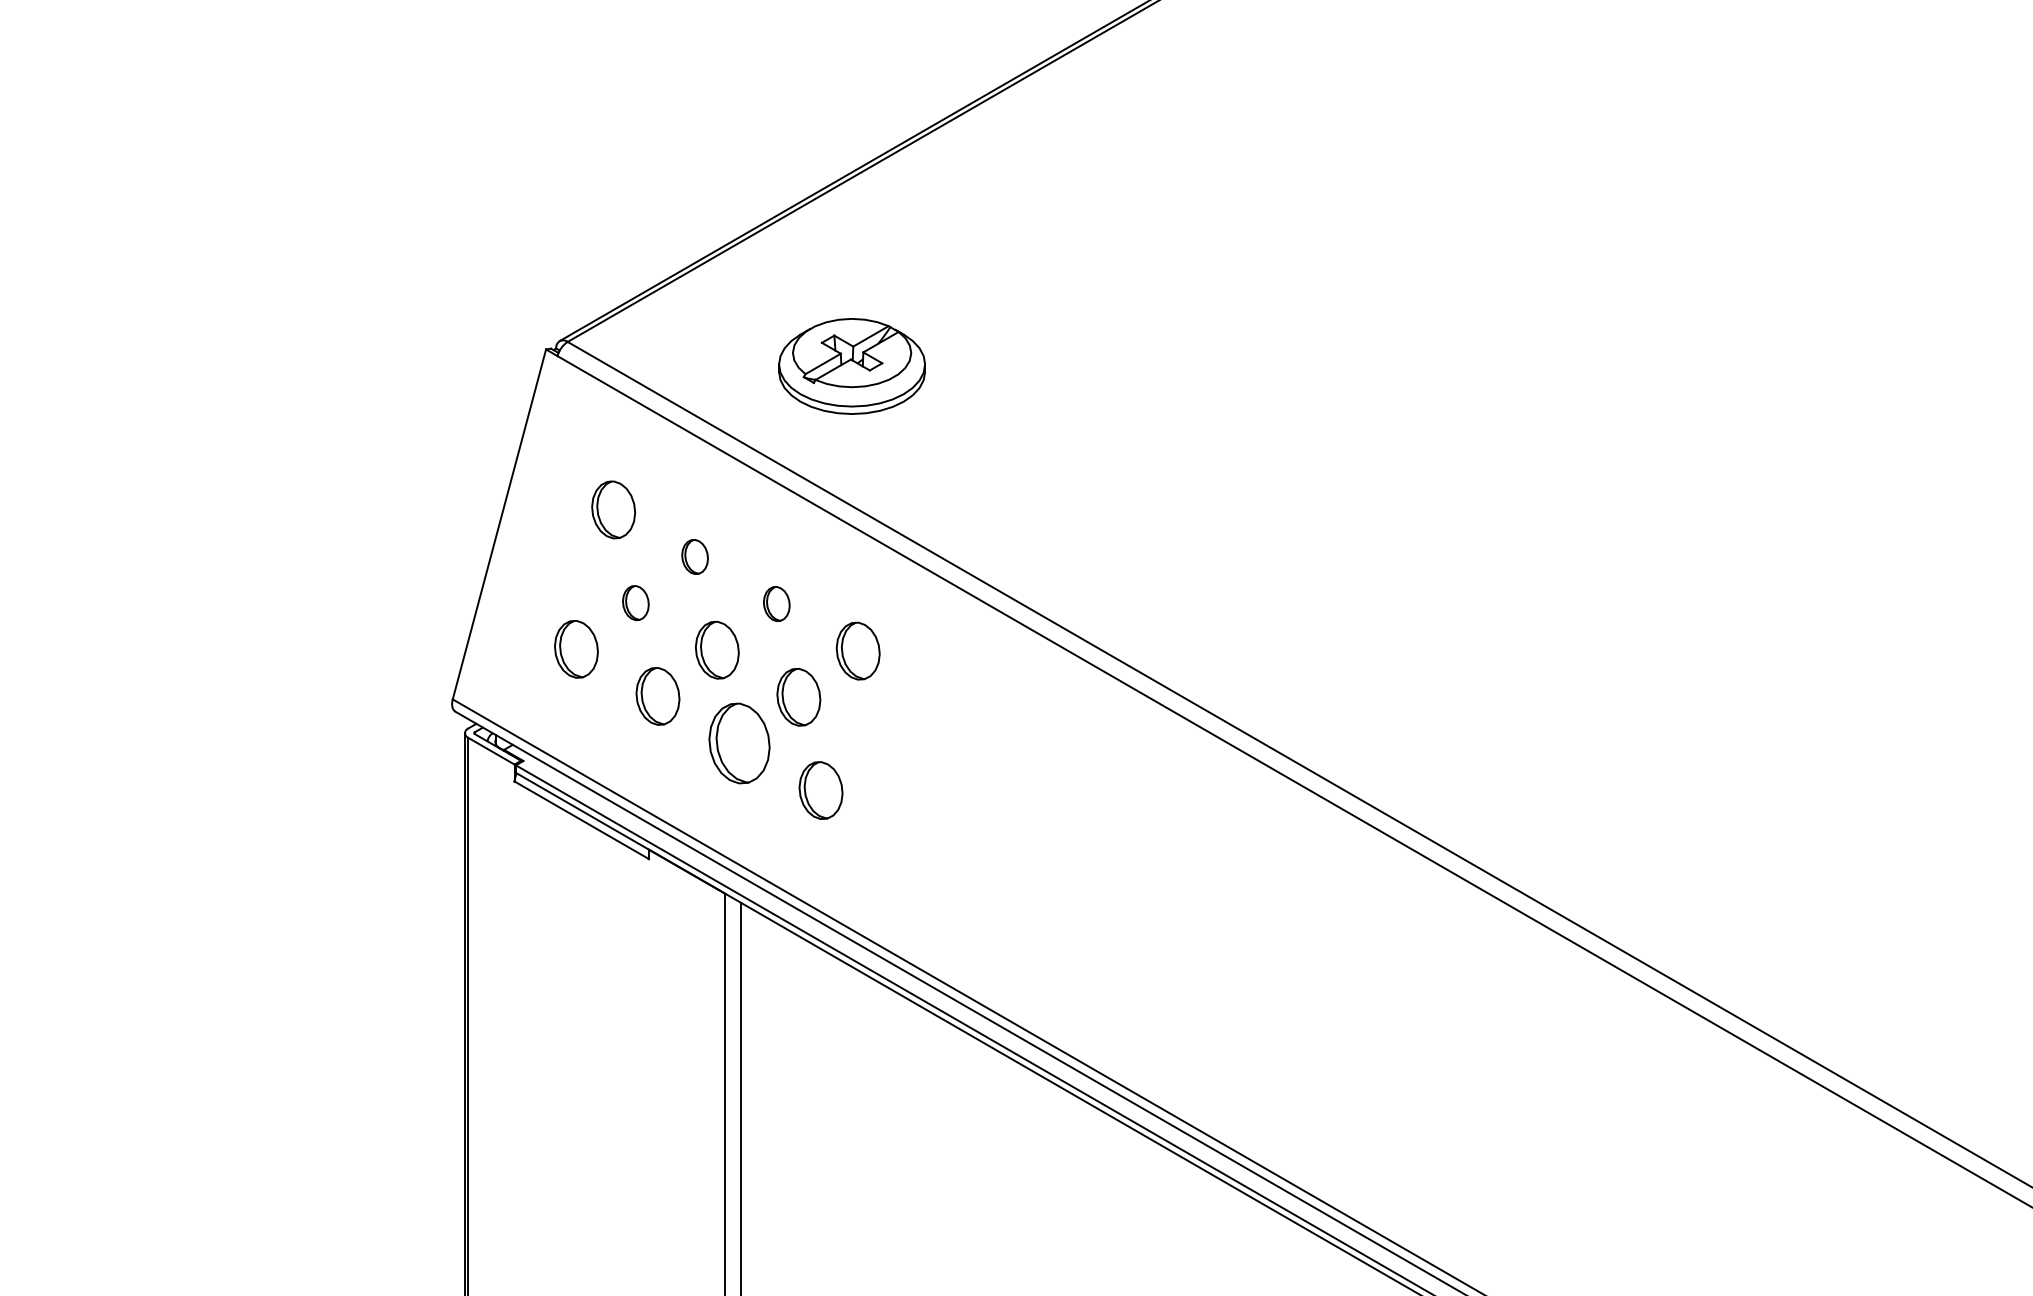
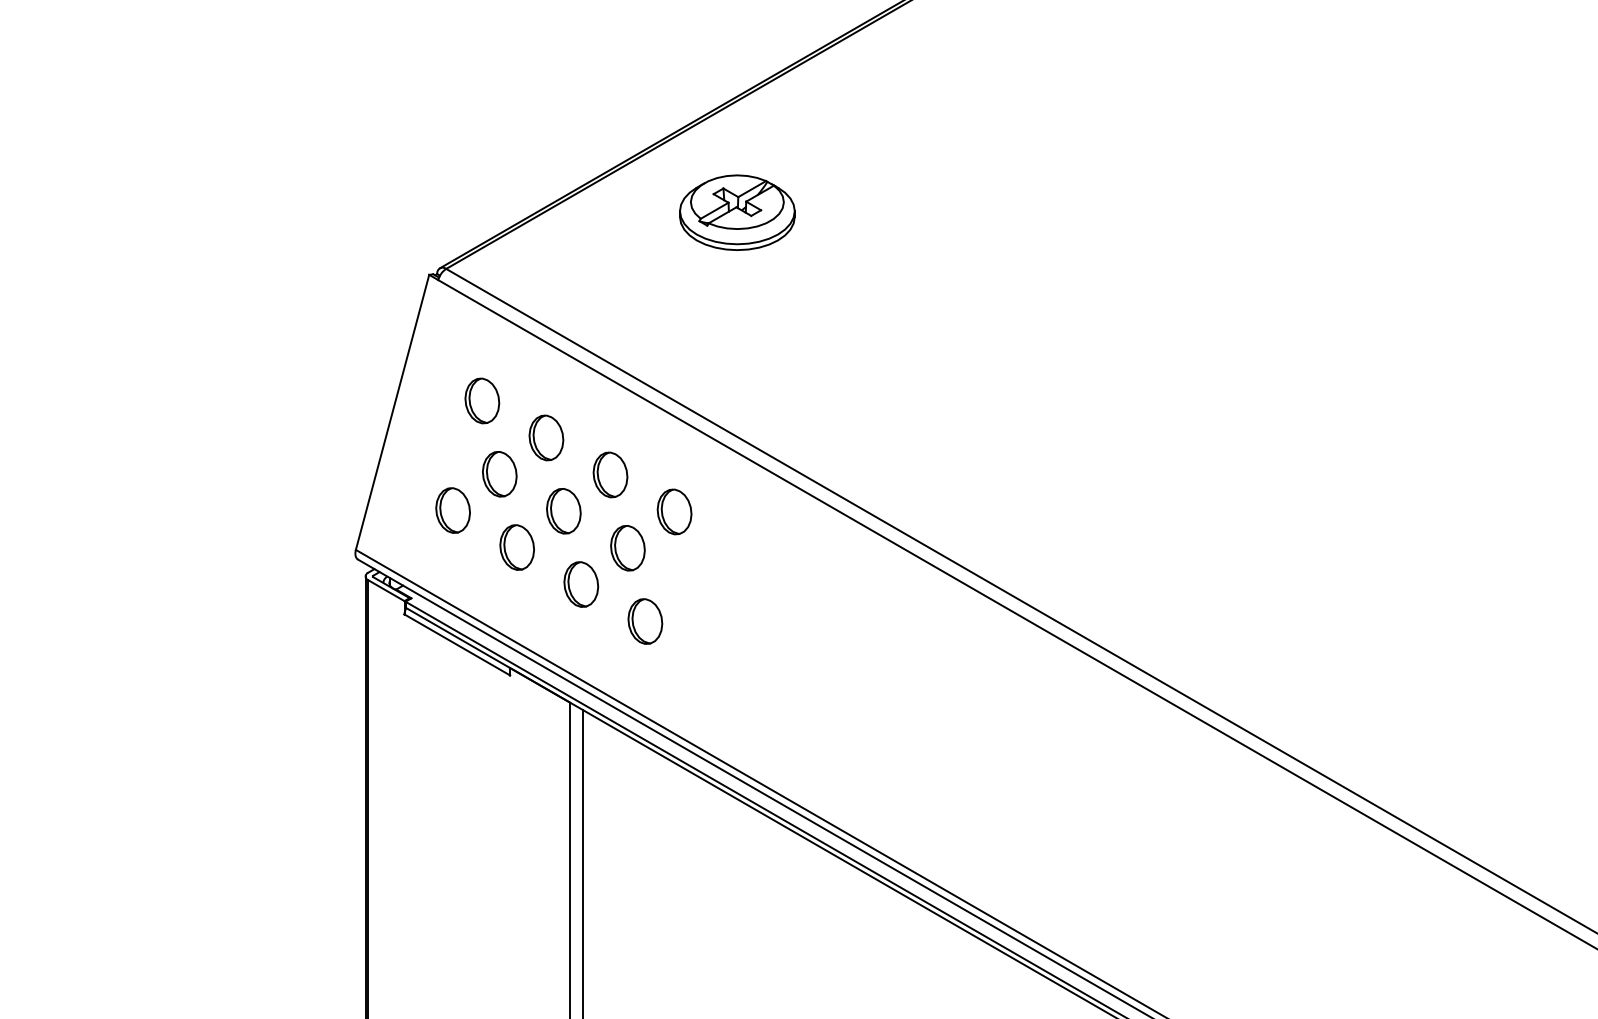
part: (851, 366) -> (736, 212), moved
part: (694, 556) -> (545, 437), size x1.67
part: (635, 602) -> (499, 473), size x1.67
part: (776, 603) -> (610, 474), size x1.67
part: (739, 743) -> (581, 584), size x0.71

